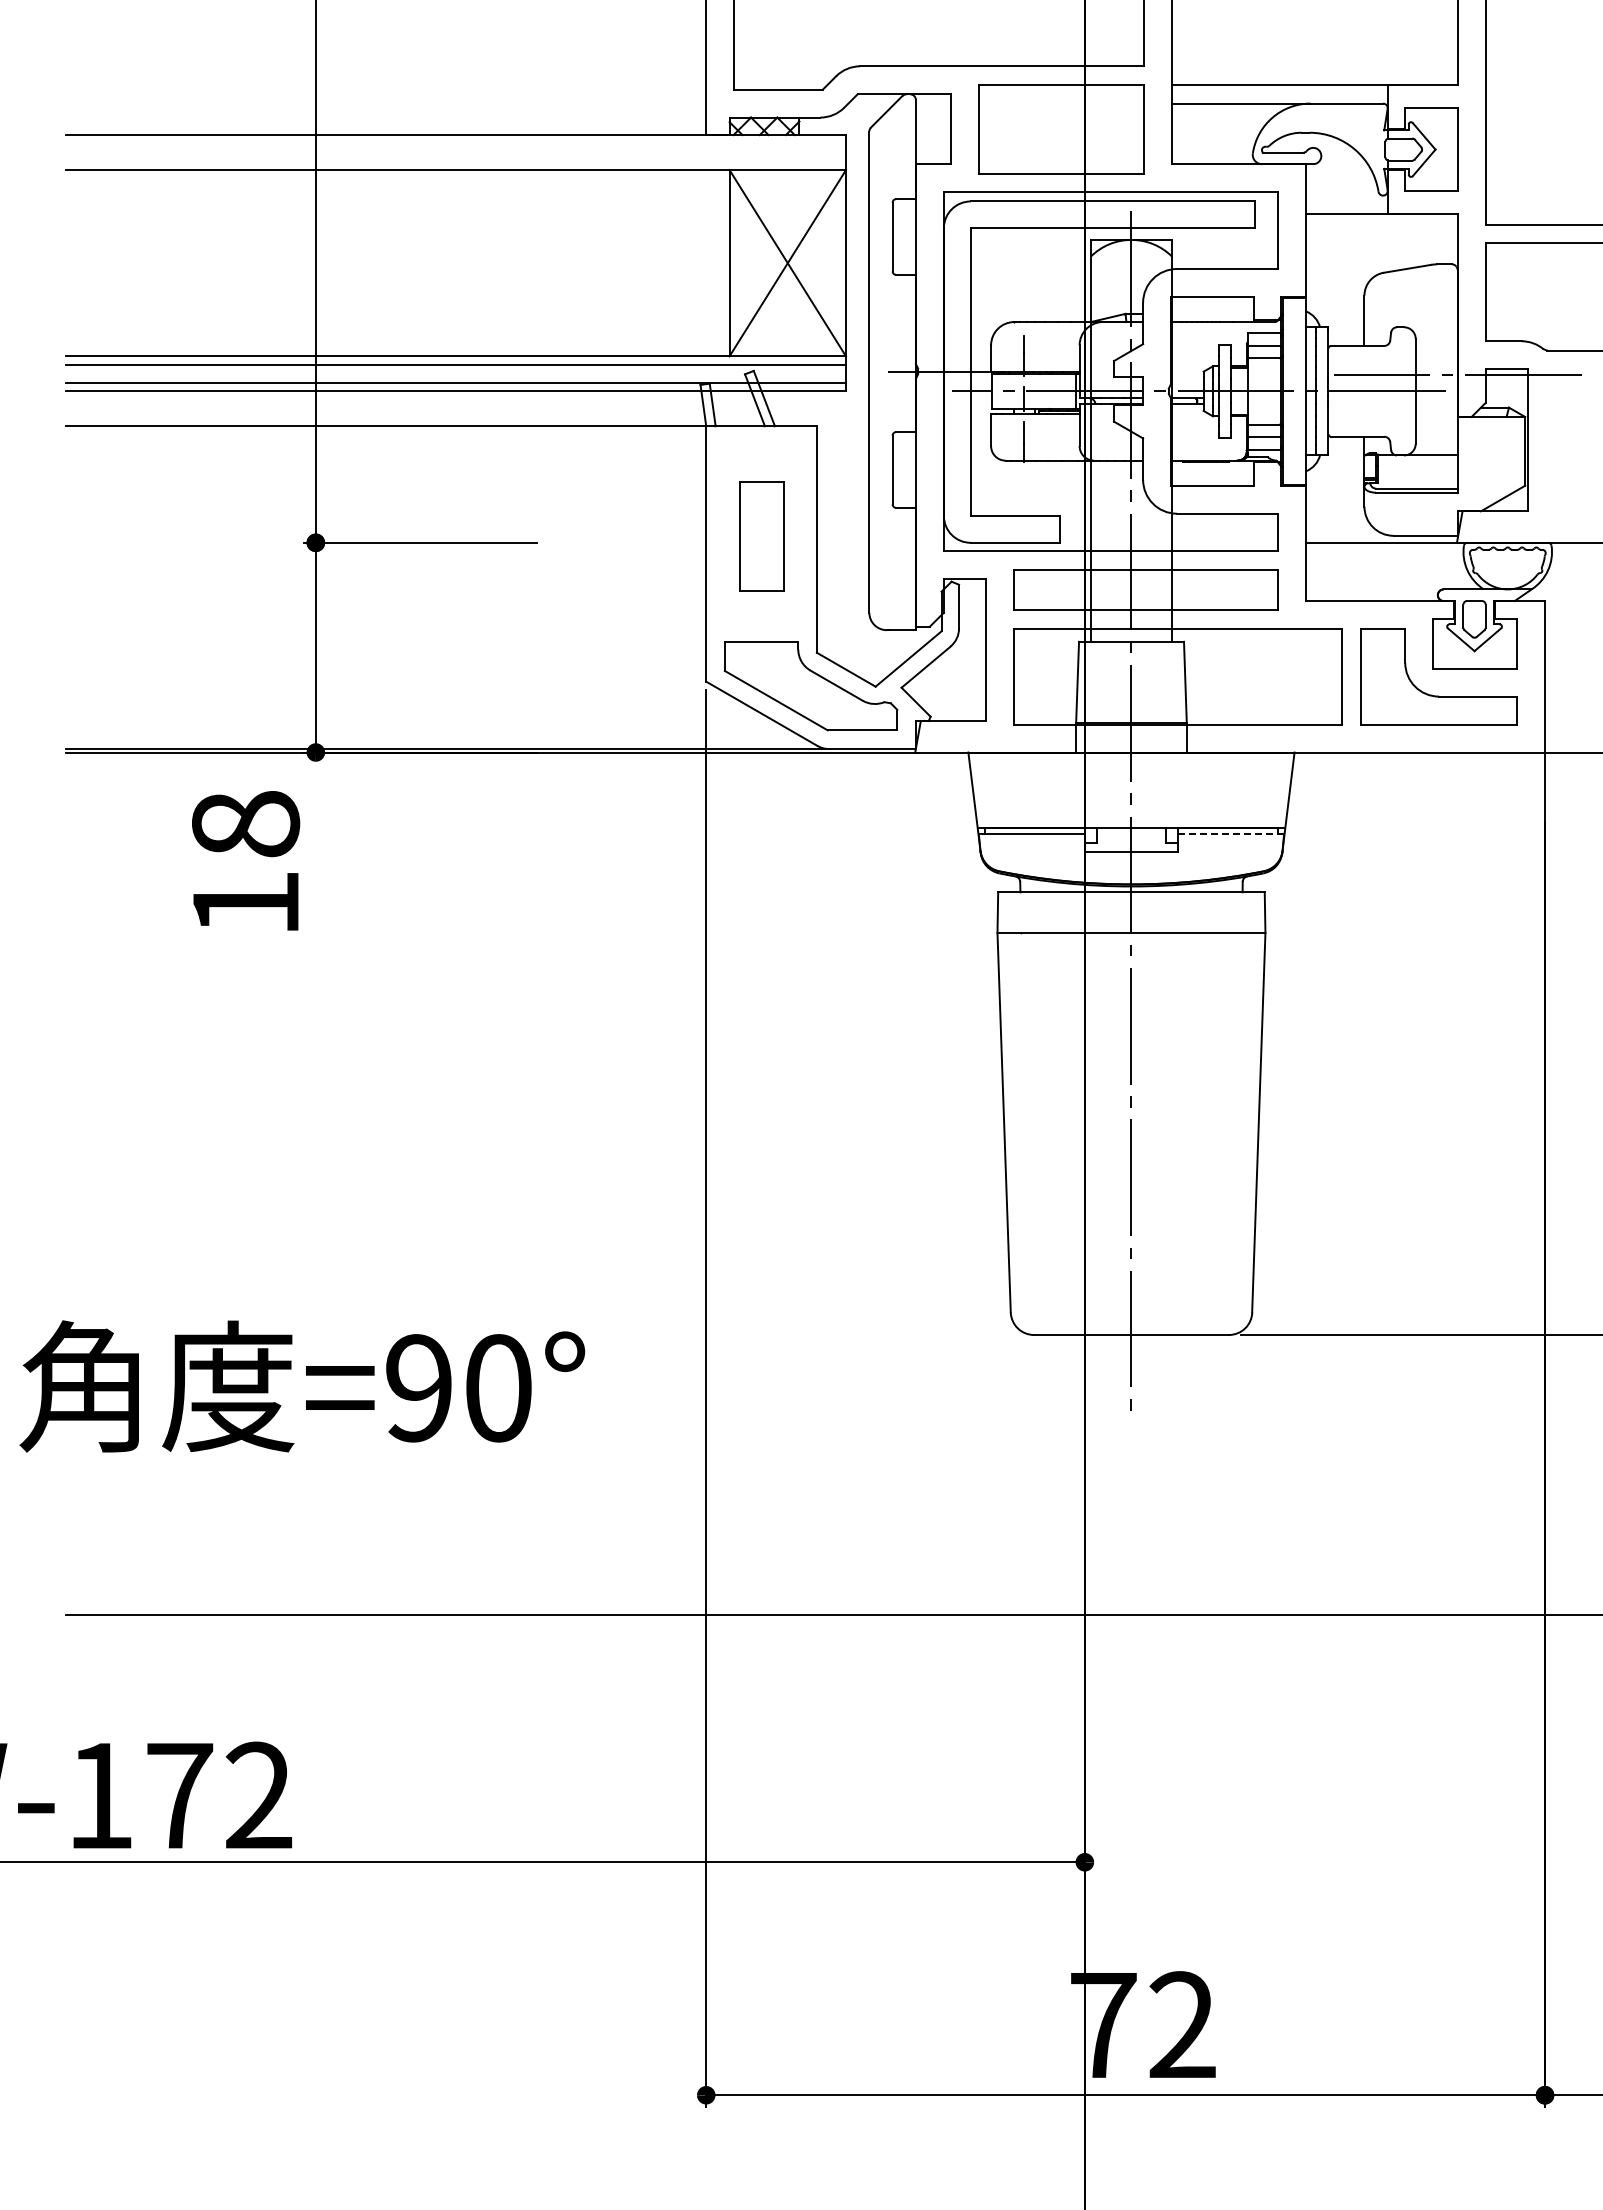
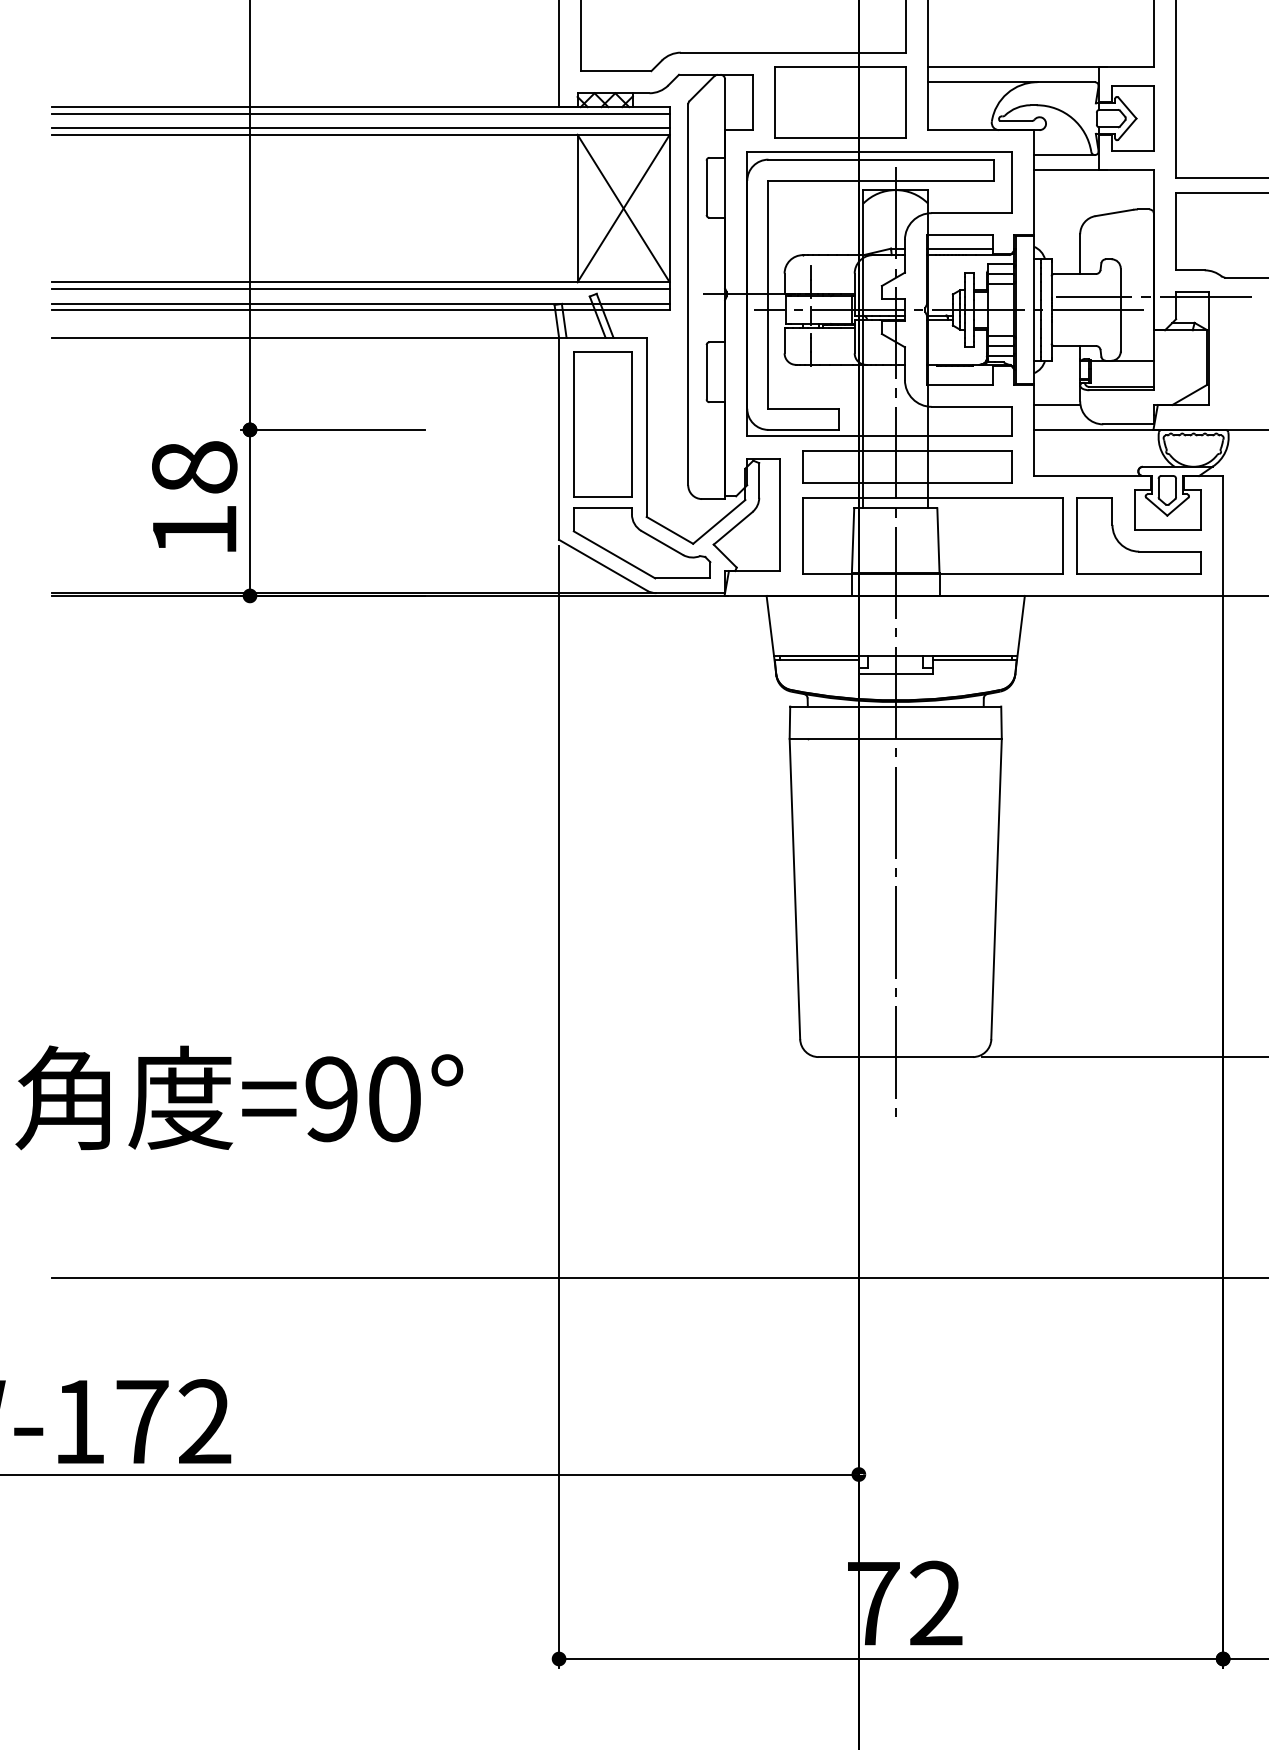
line: (455, 143) -> (360, 113), added
line: (455, 161) -> (360, 128), added
line: (1344, 195) -> (1064, 154), added
line: (1212, 313) -> (959, 248), added
line: (1335, 511) -> (1057, 405), added
part: (761, 536) -> (602, 424), size x1.67
line: (1230, 834) -> (974, 660), dashed -> solid
text: (246, 860) -> (195, 496), moved

